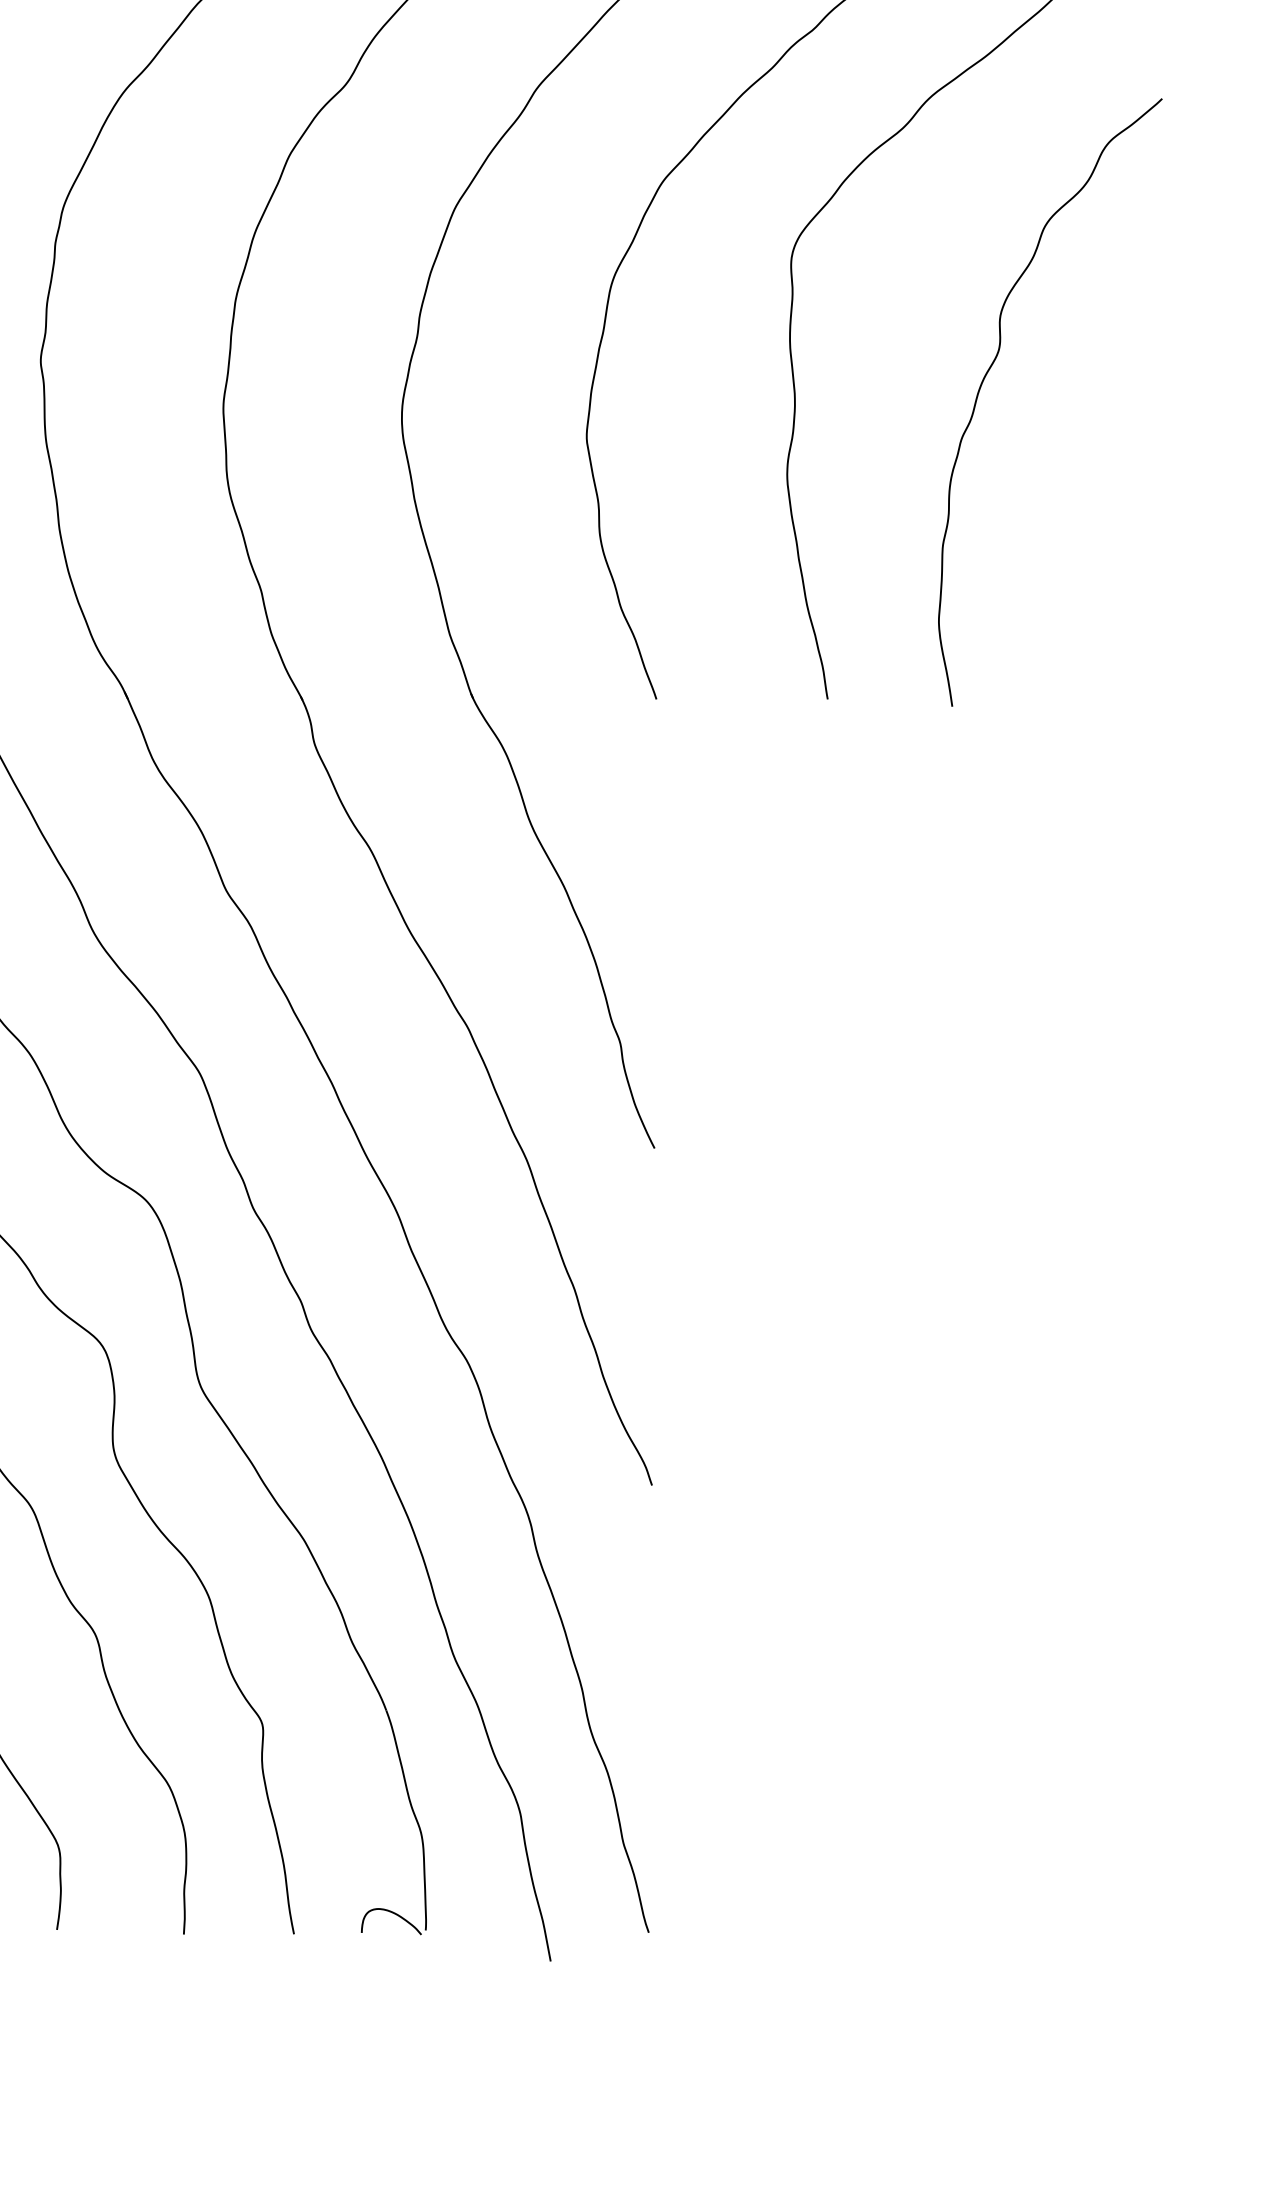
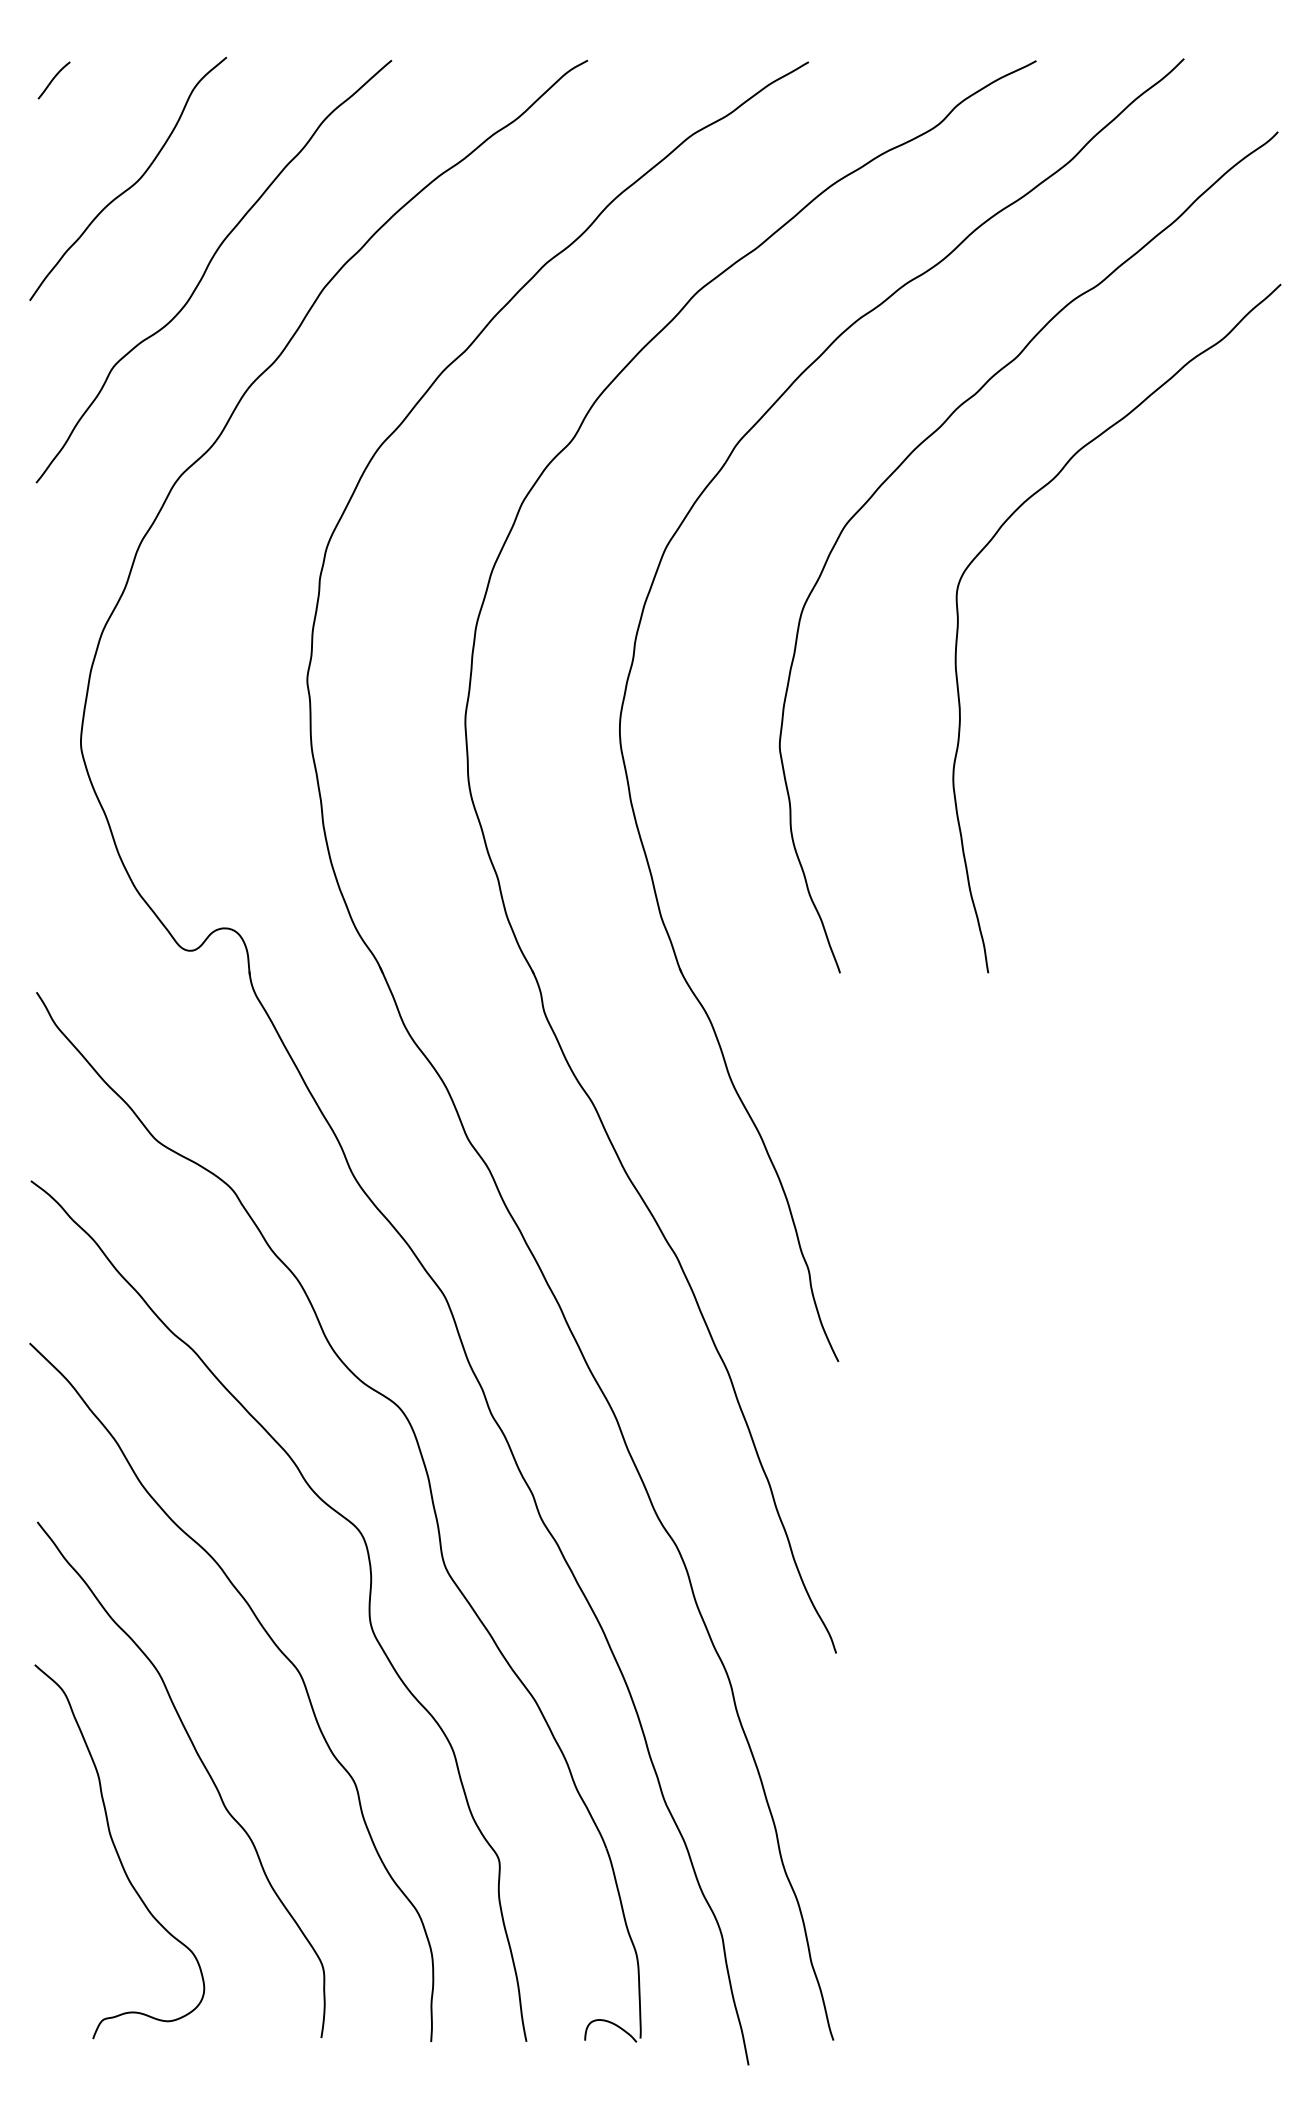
curve: (990, 369) -> (1129, 687), removed

